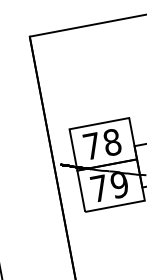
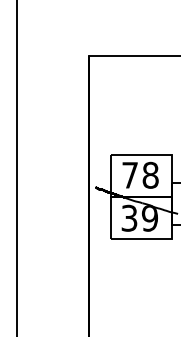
text: (99, 187) -> (129, 217), 79 -> 39

